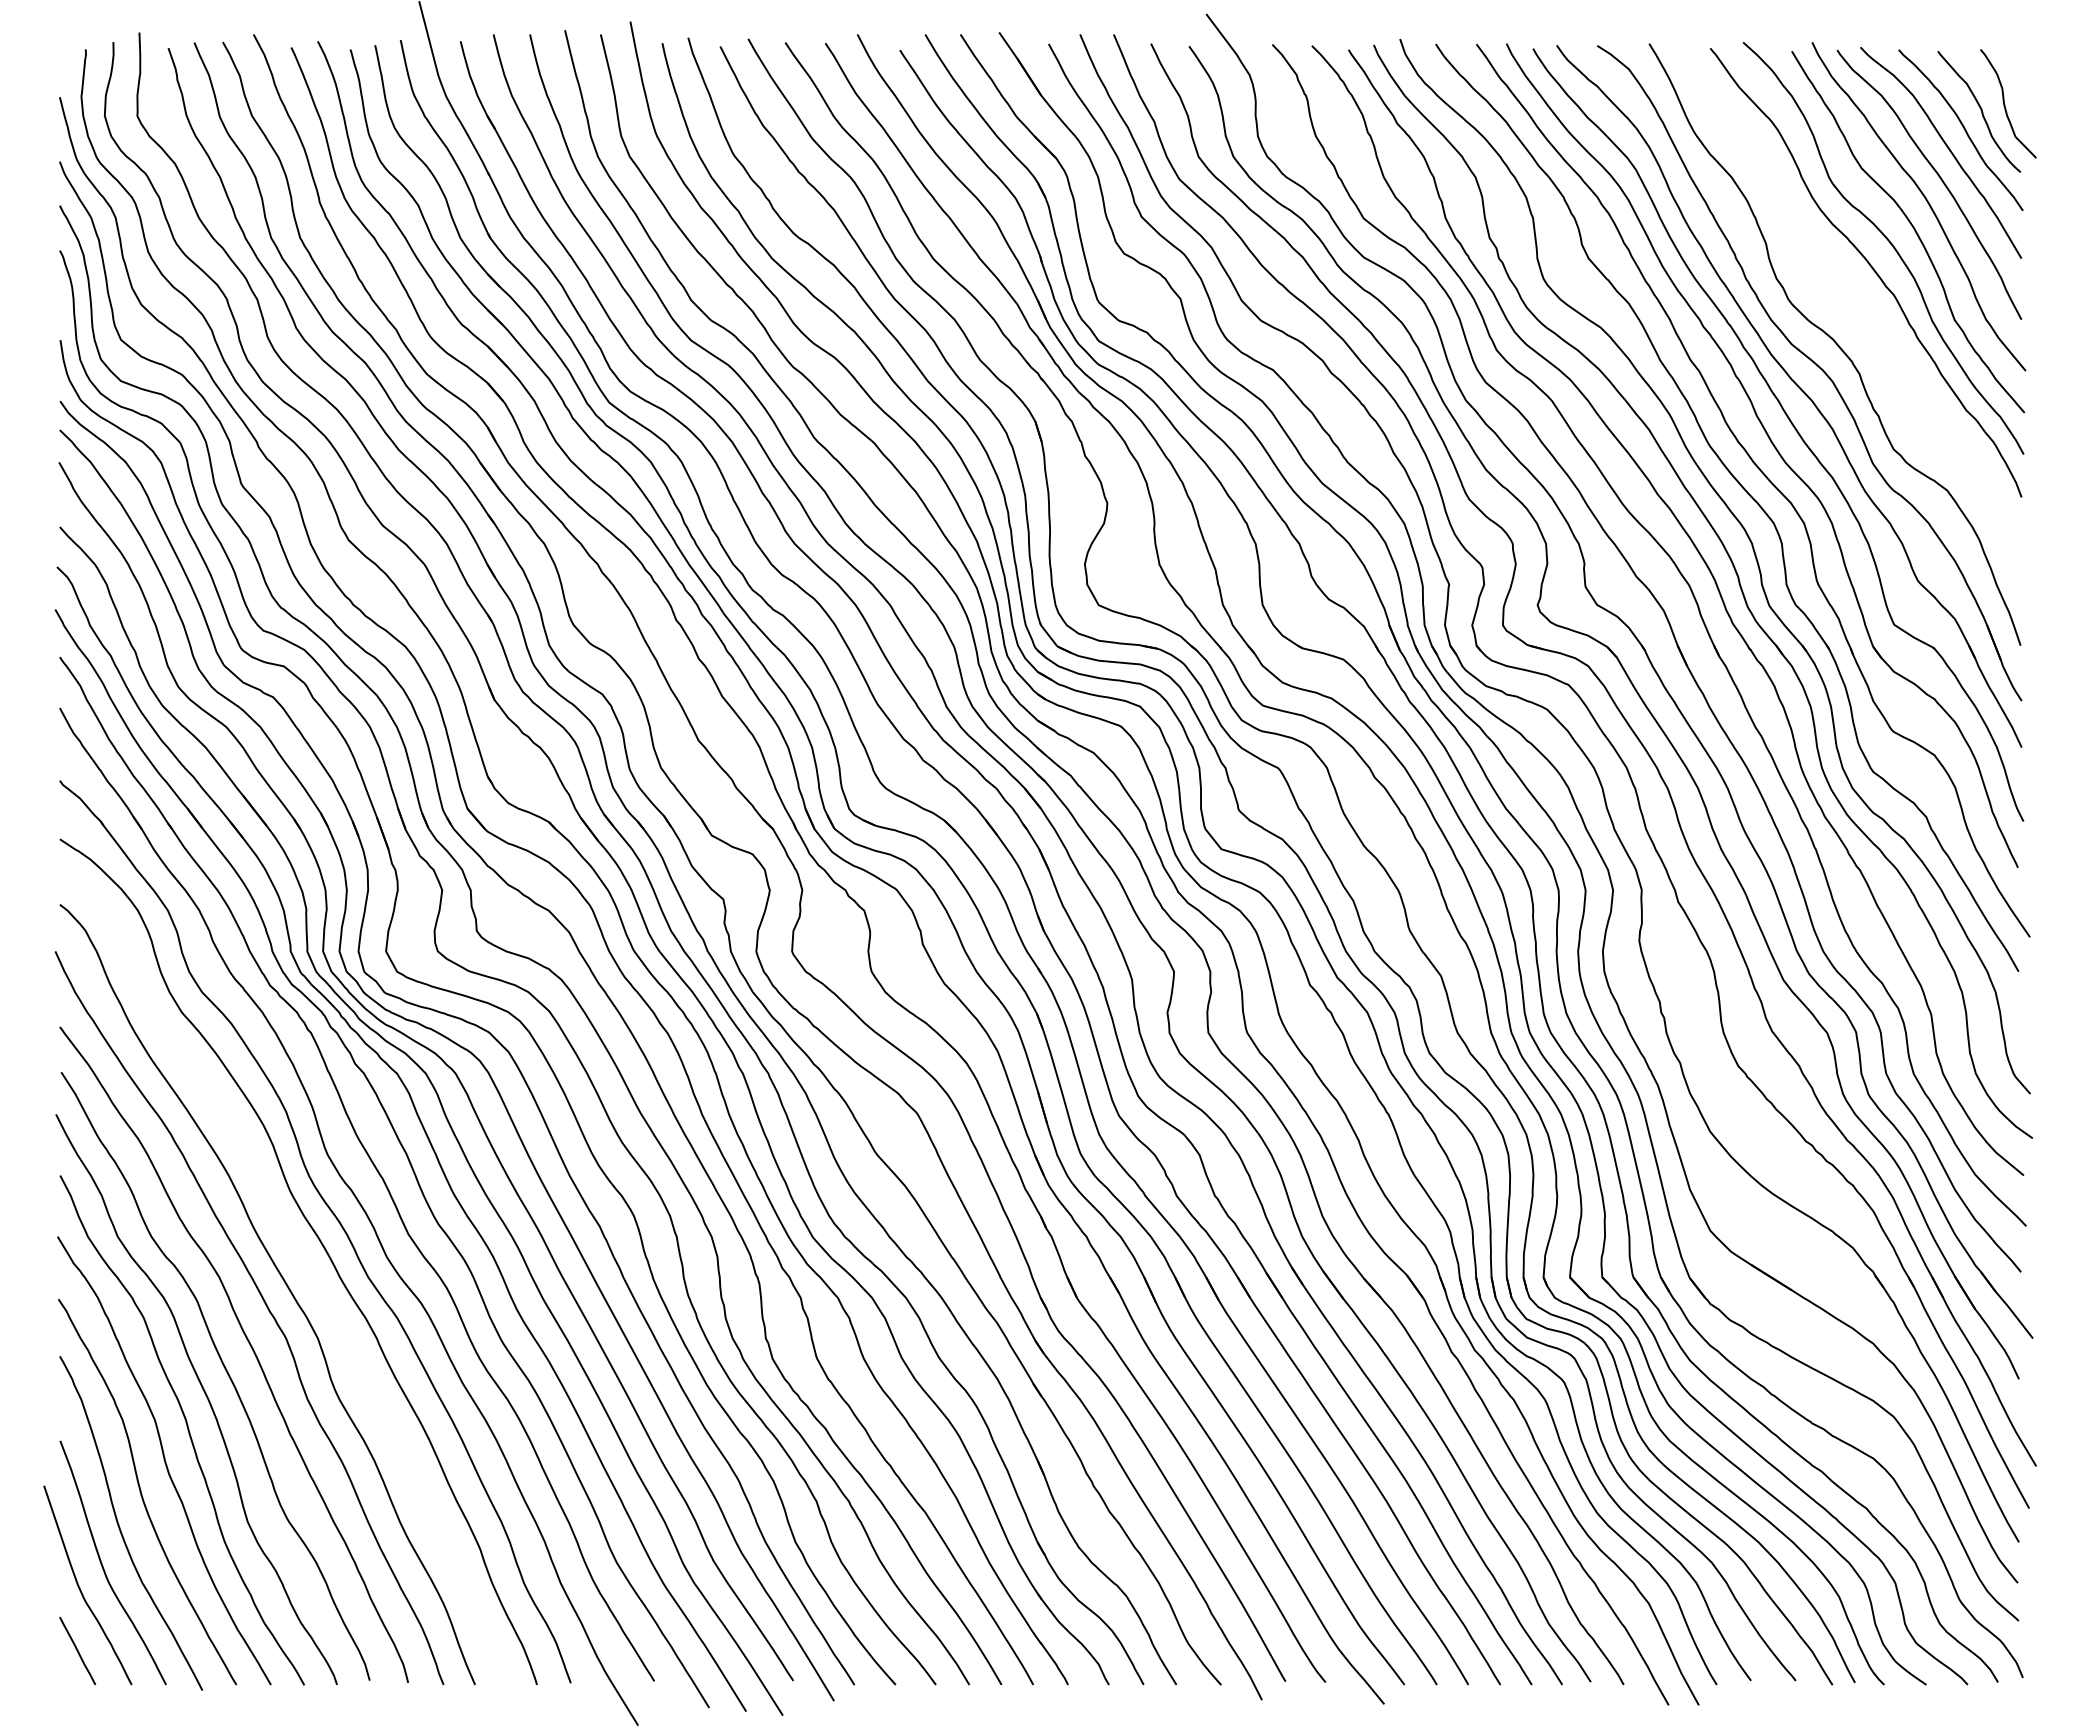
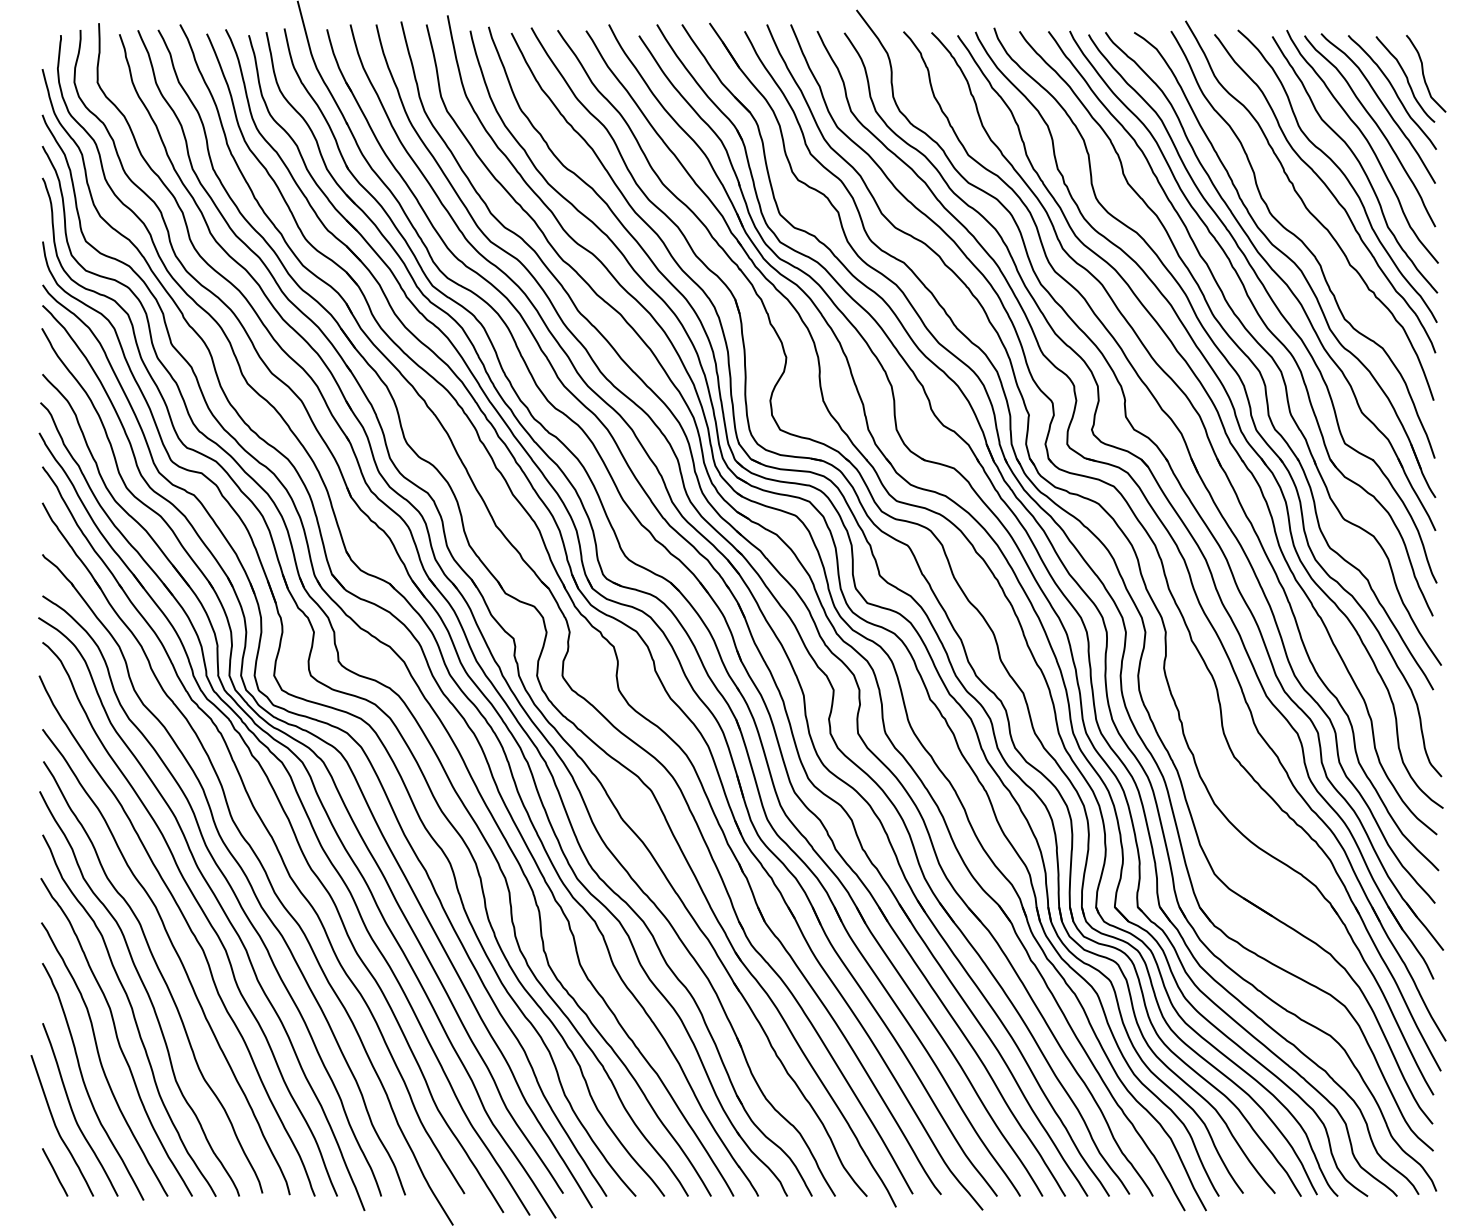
curve: (1843, 296) -> (1309, 210), added
curve: (306, 1270) -> (217, 902), added

